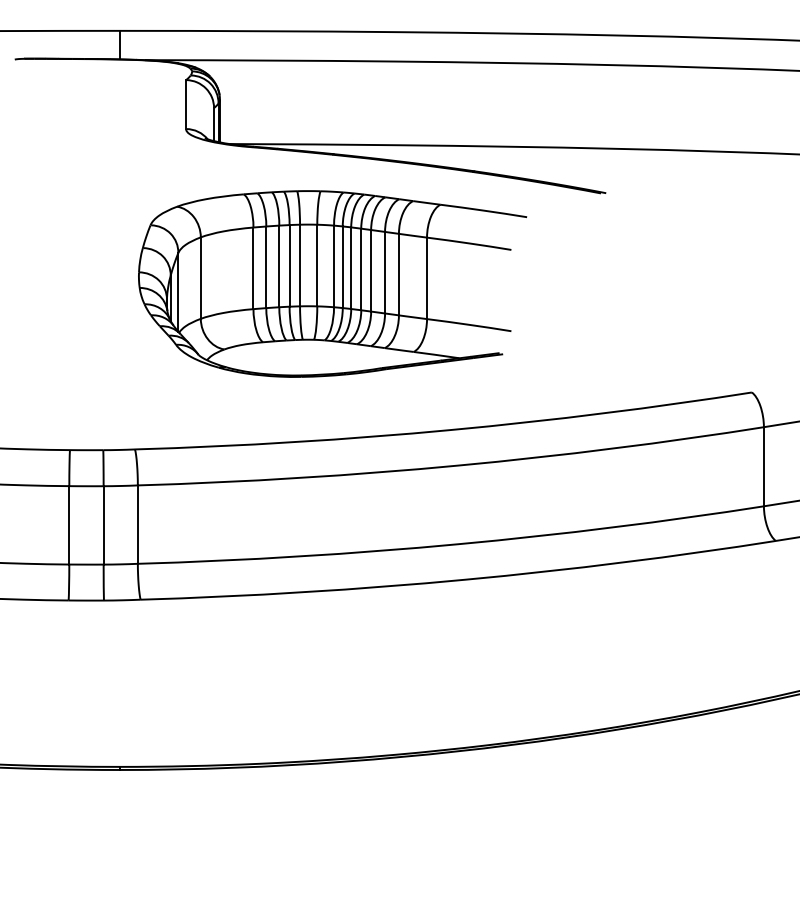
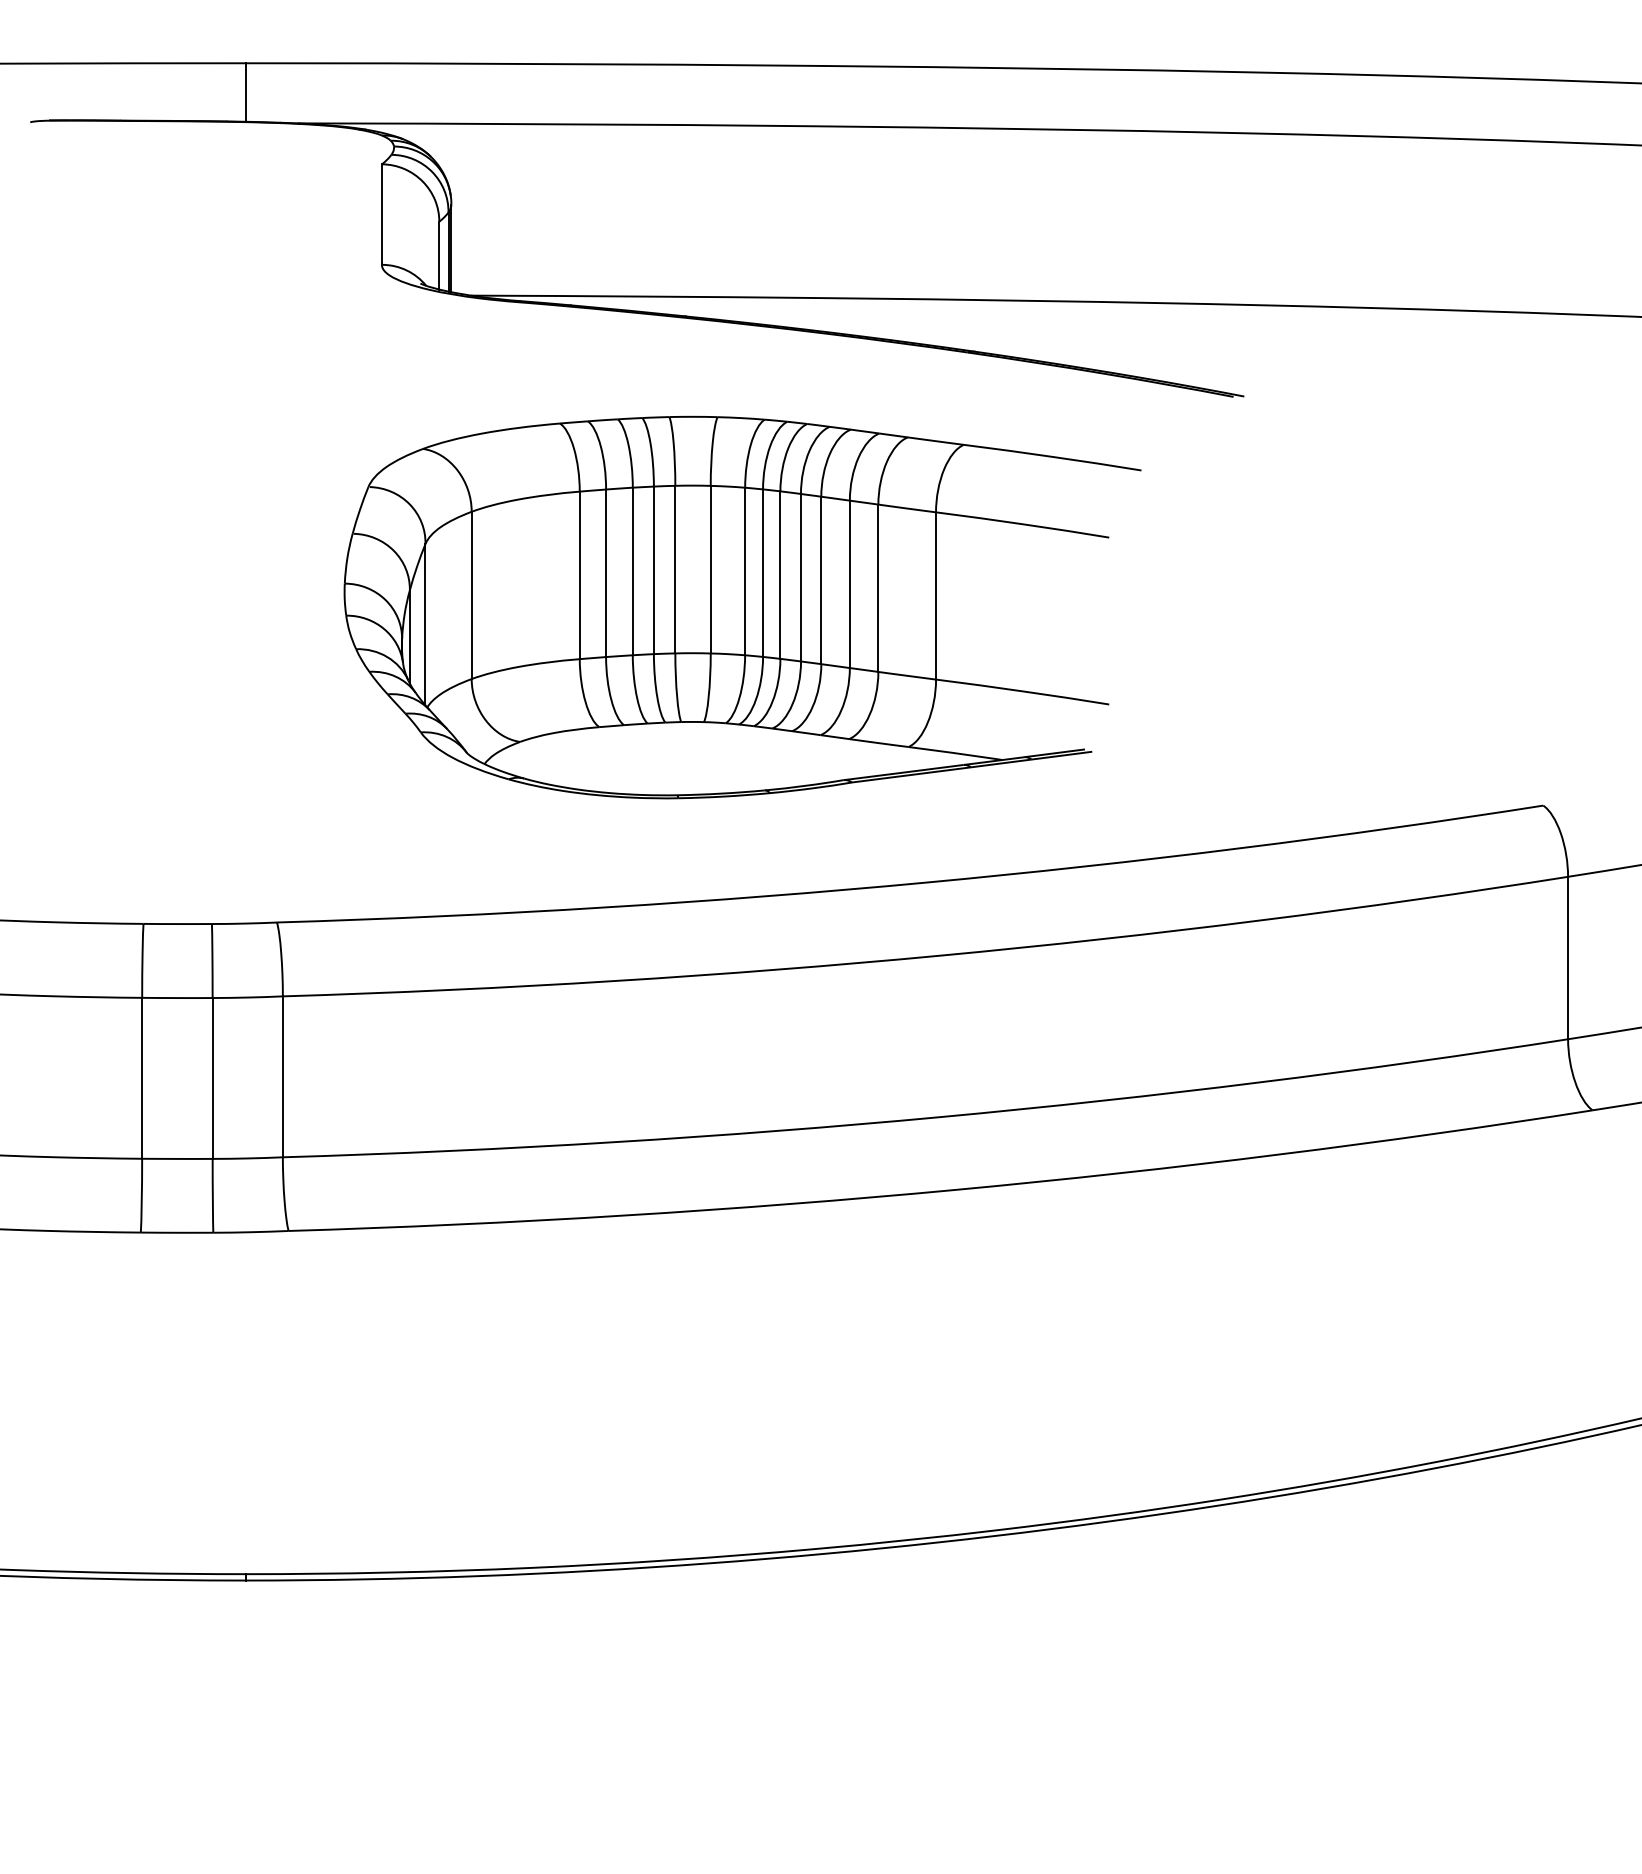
part: (332, 283) -> (741, 606), moved

